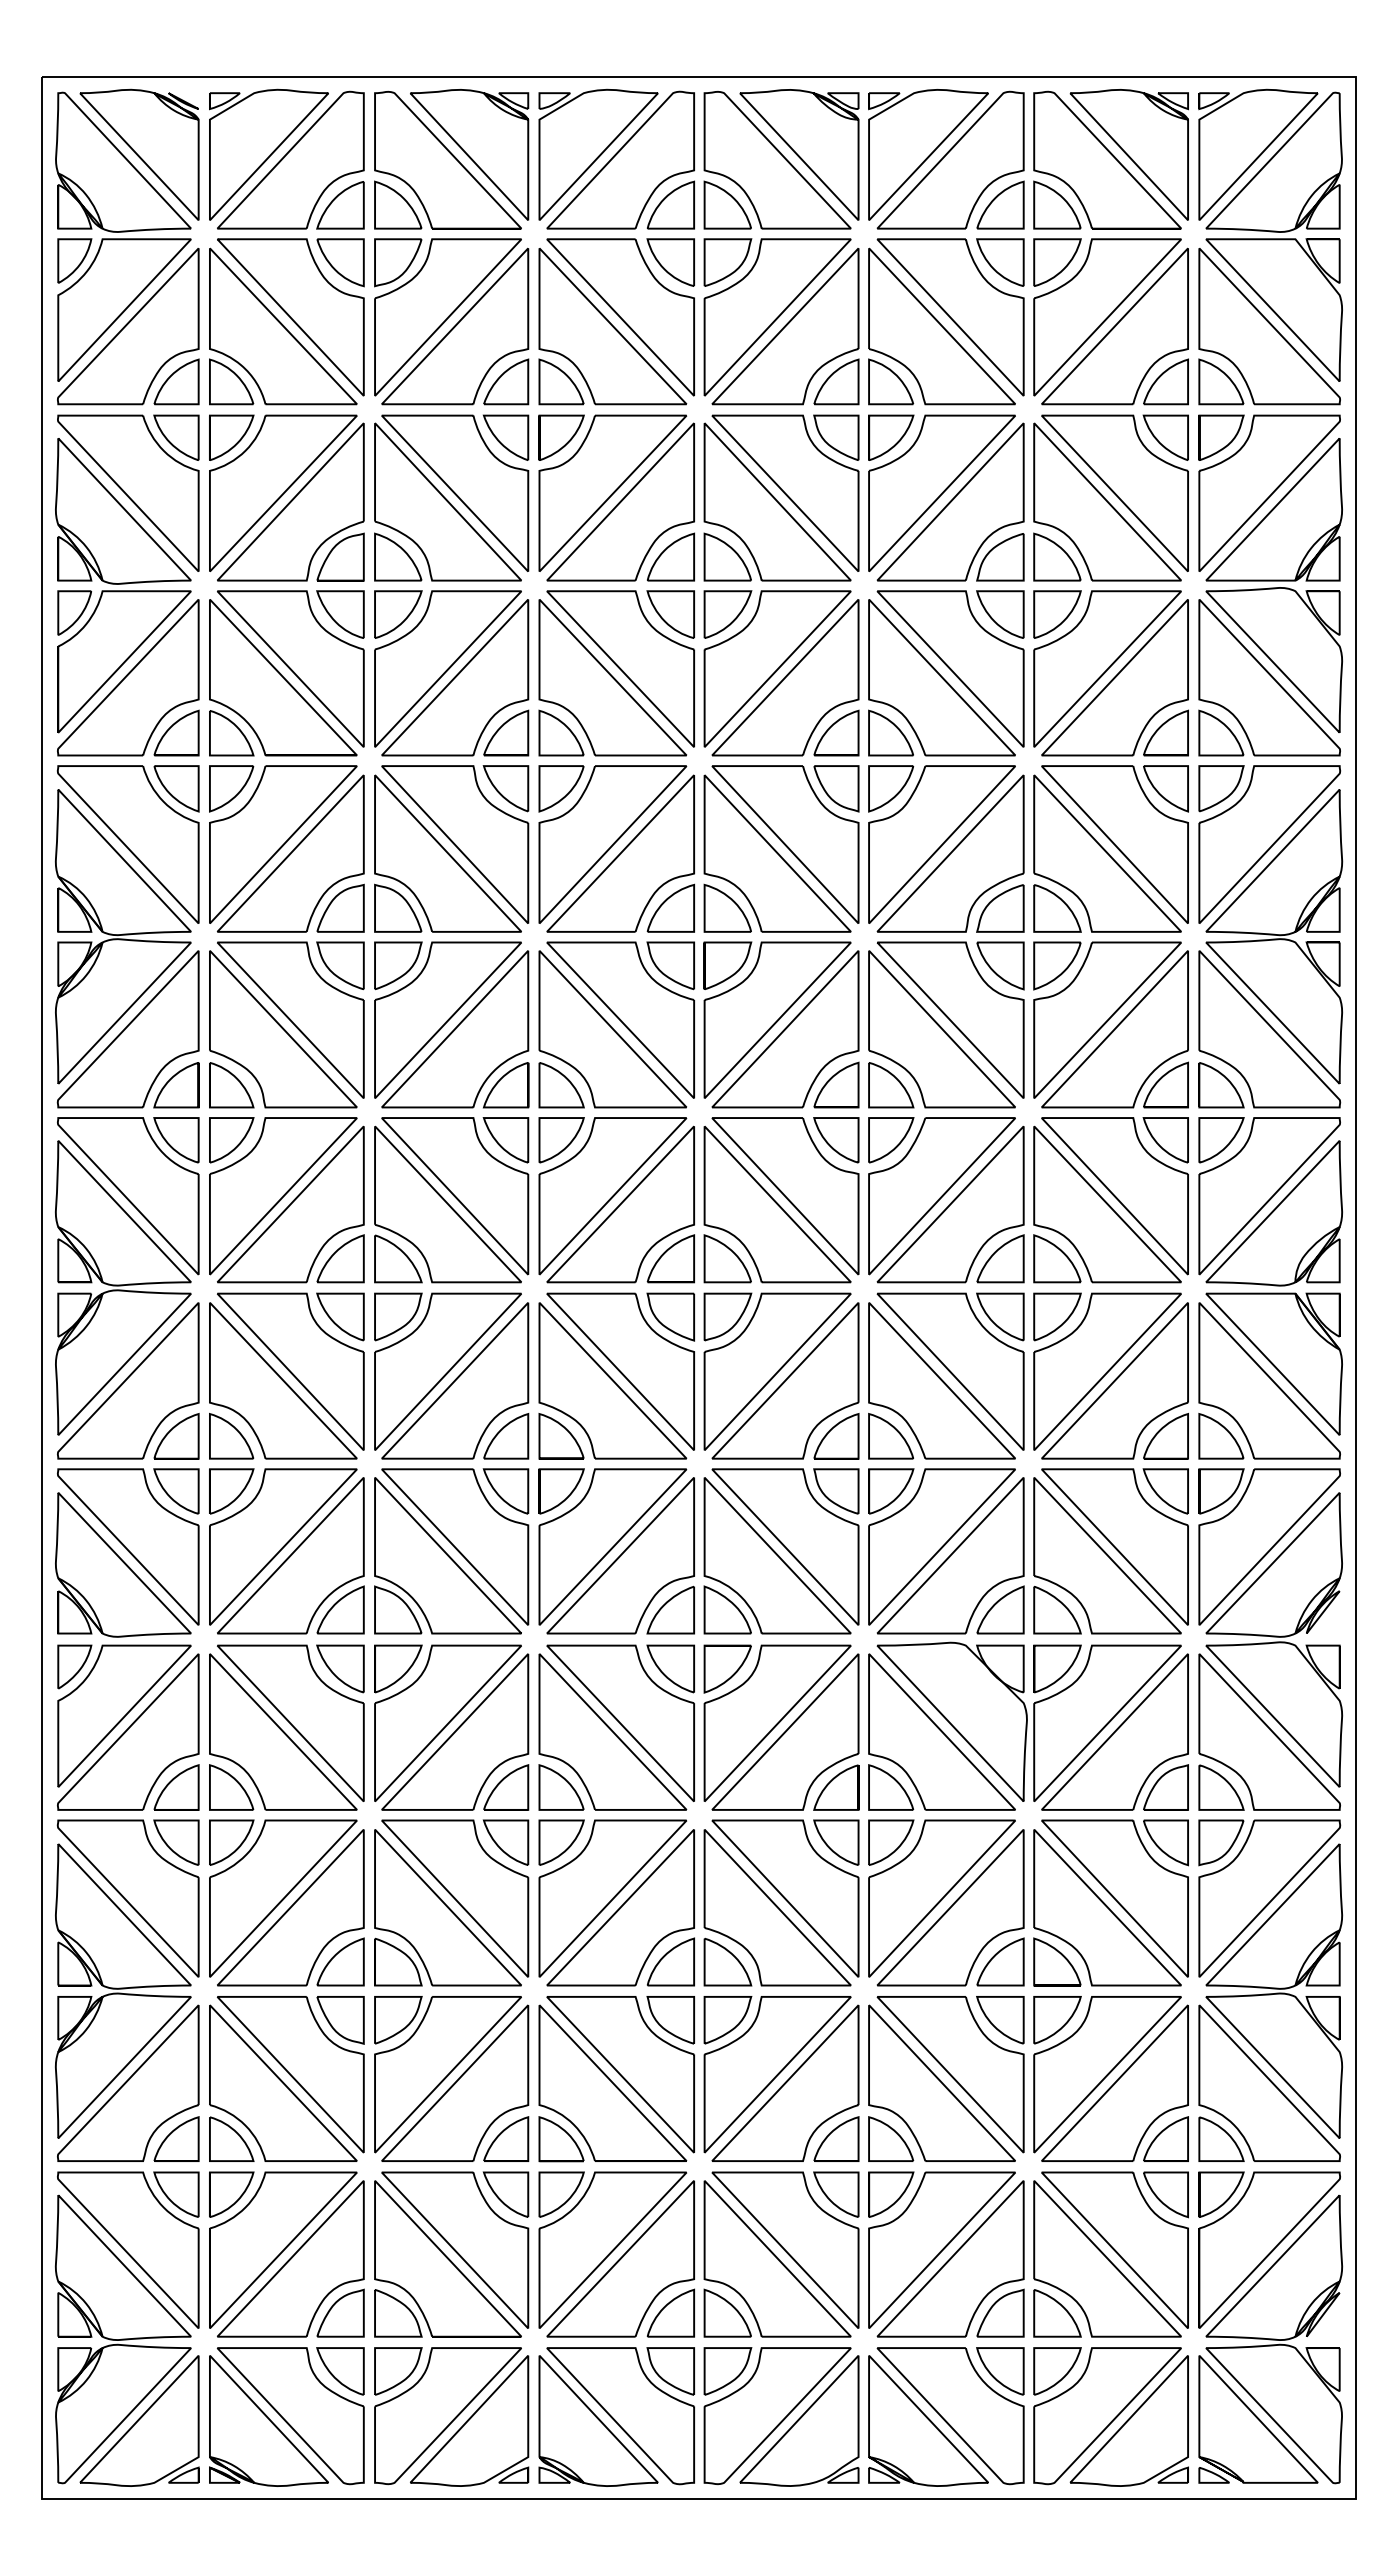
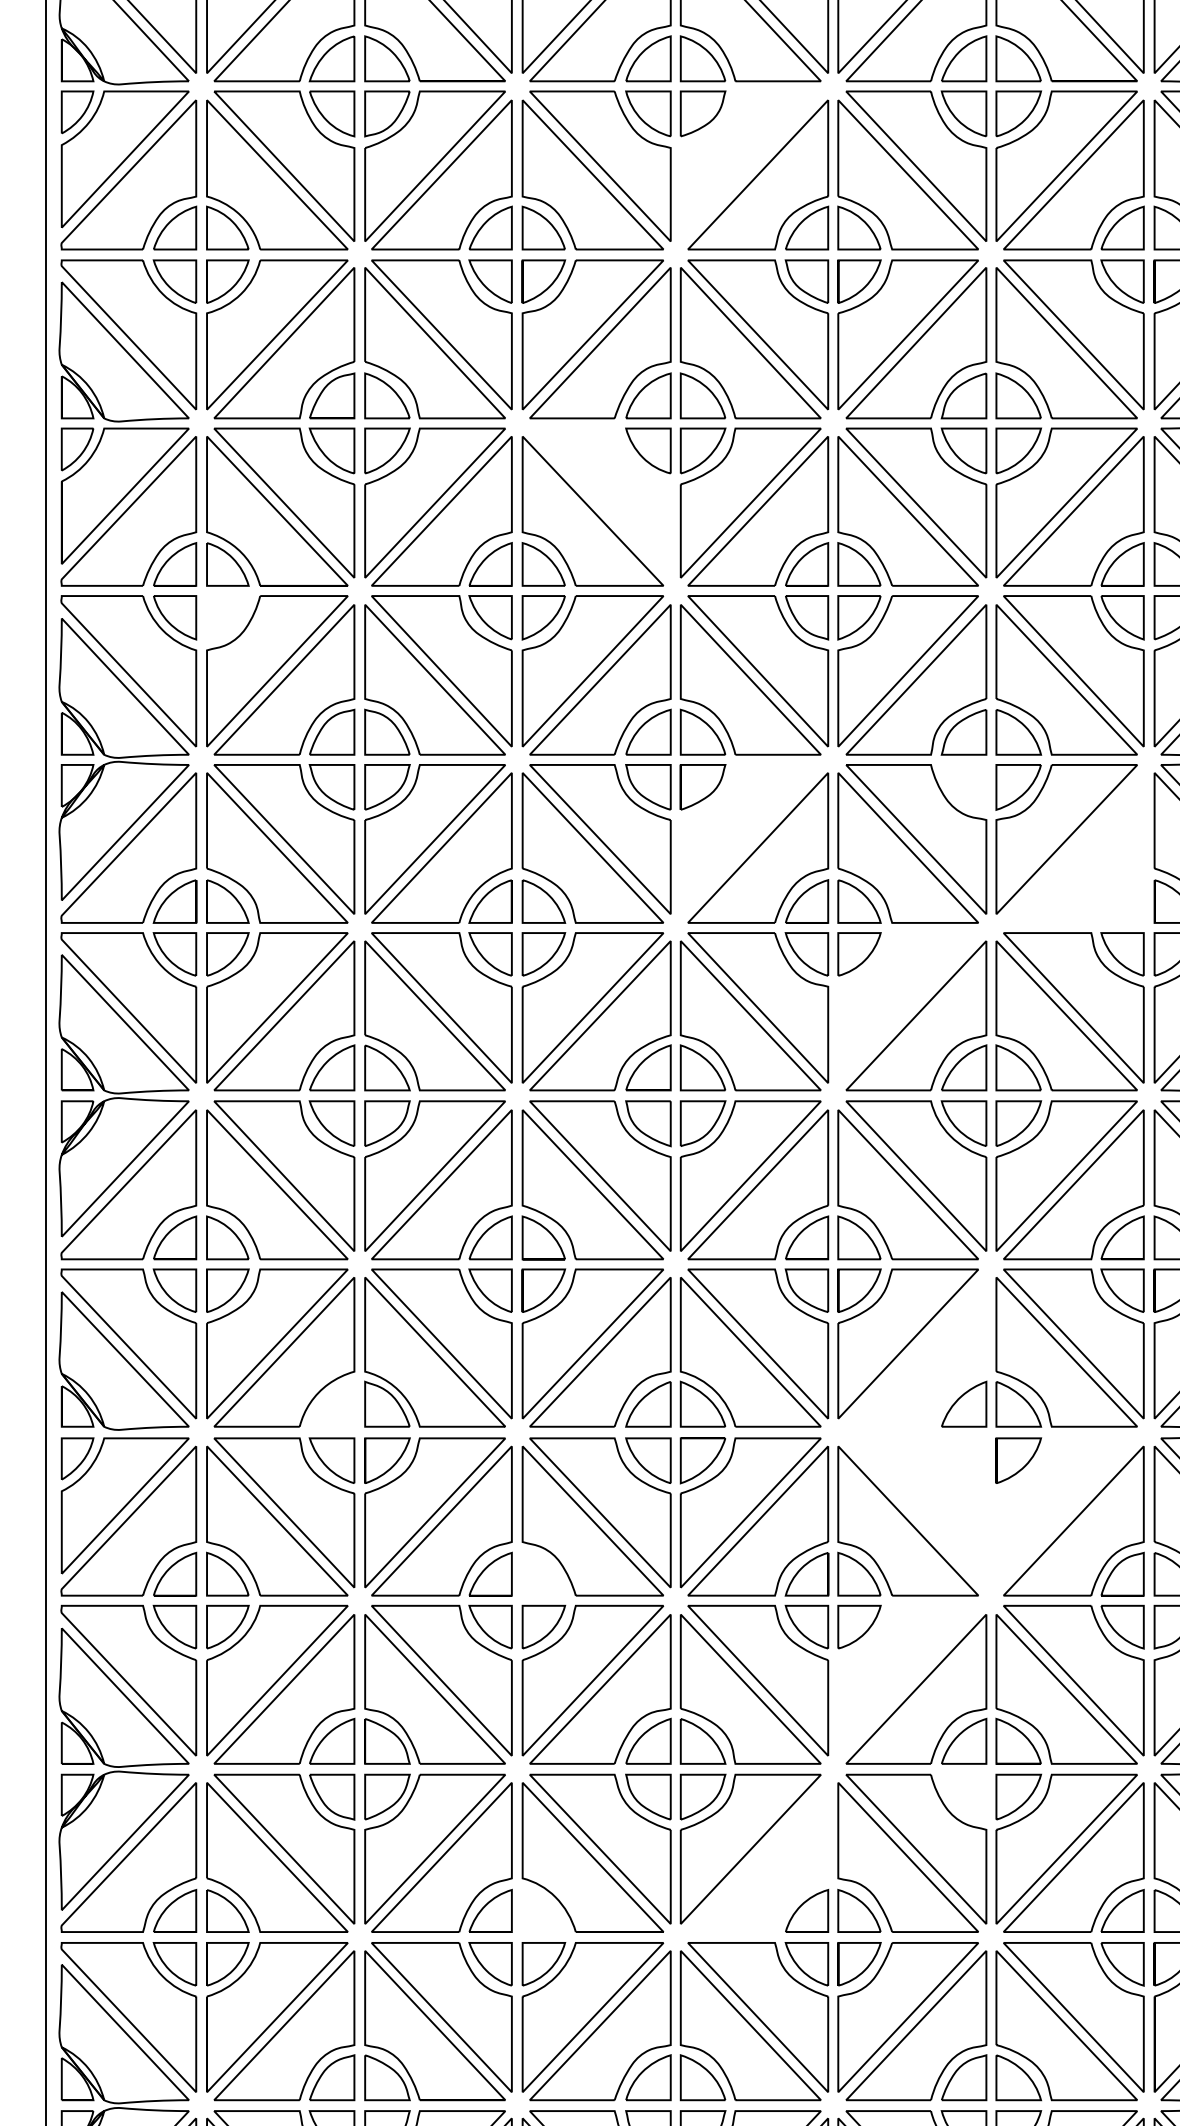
part: (777, 317) -> (750, 166), removed
part: (620, 668) -> (600, 502), removed
part: (231, 788) -> (227, 617), removed
part: (1000, 965) -> (964, 786), removed
part: (777, 1019) -> (750, 838), removed
part: (1114, 1029) -> (1073, 848), removed
part: (941, 1196) -> (907, 1008), removed
part: (340, 1609) -> (332, 1403), removed
part: (1024, 1644) -> (987, 1437), removed
part: (561, 1787) -> (543, 1574), removed
part: (941, 1898) -> (907, 1680), removed
part: (1000, 2020) -> (964, 1797), removed
part: (785, 2082) -> (758, 1856), removed
part: (561, 2139) -> (543, 1911), removed

